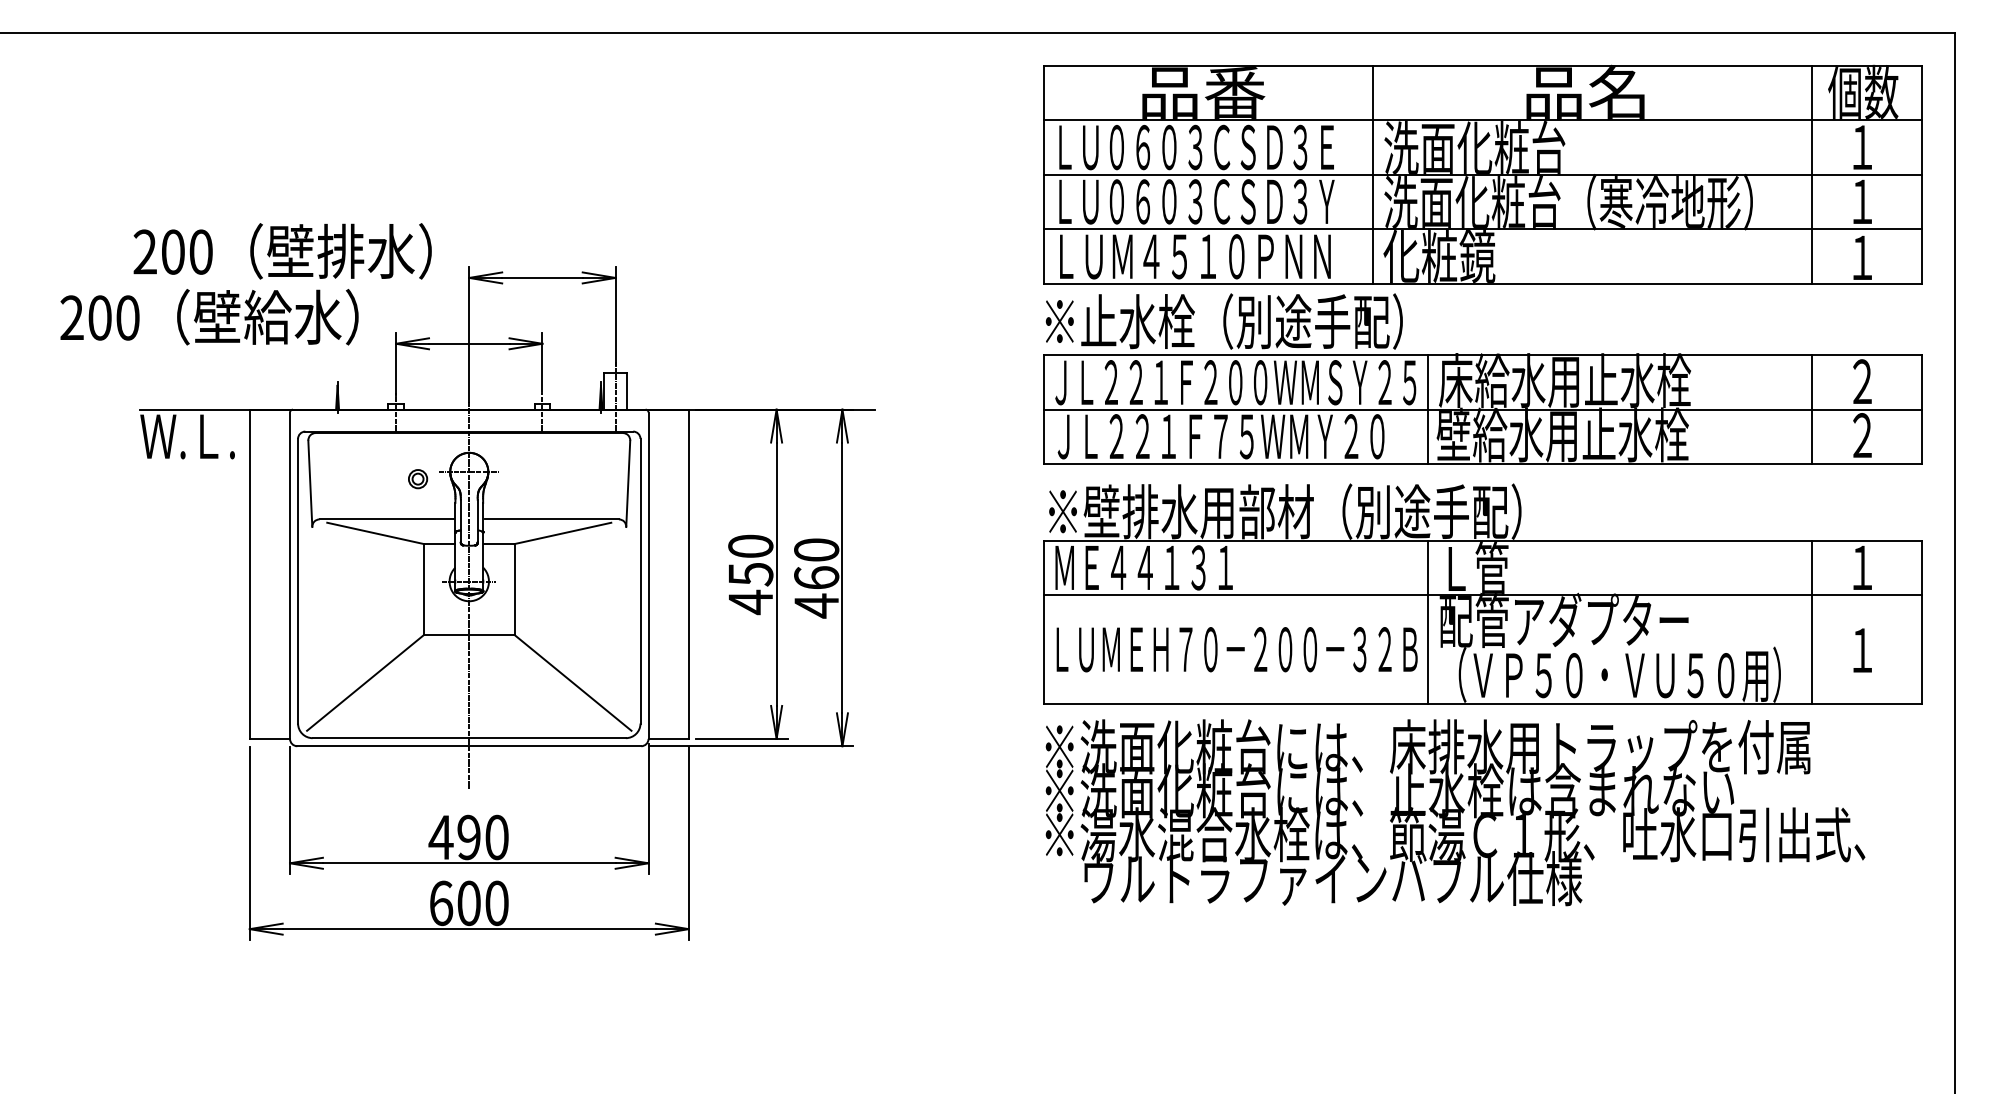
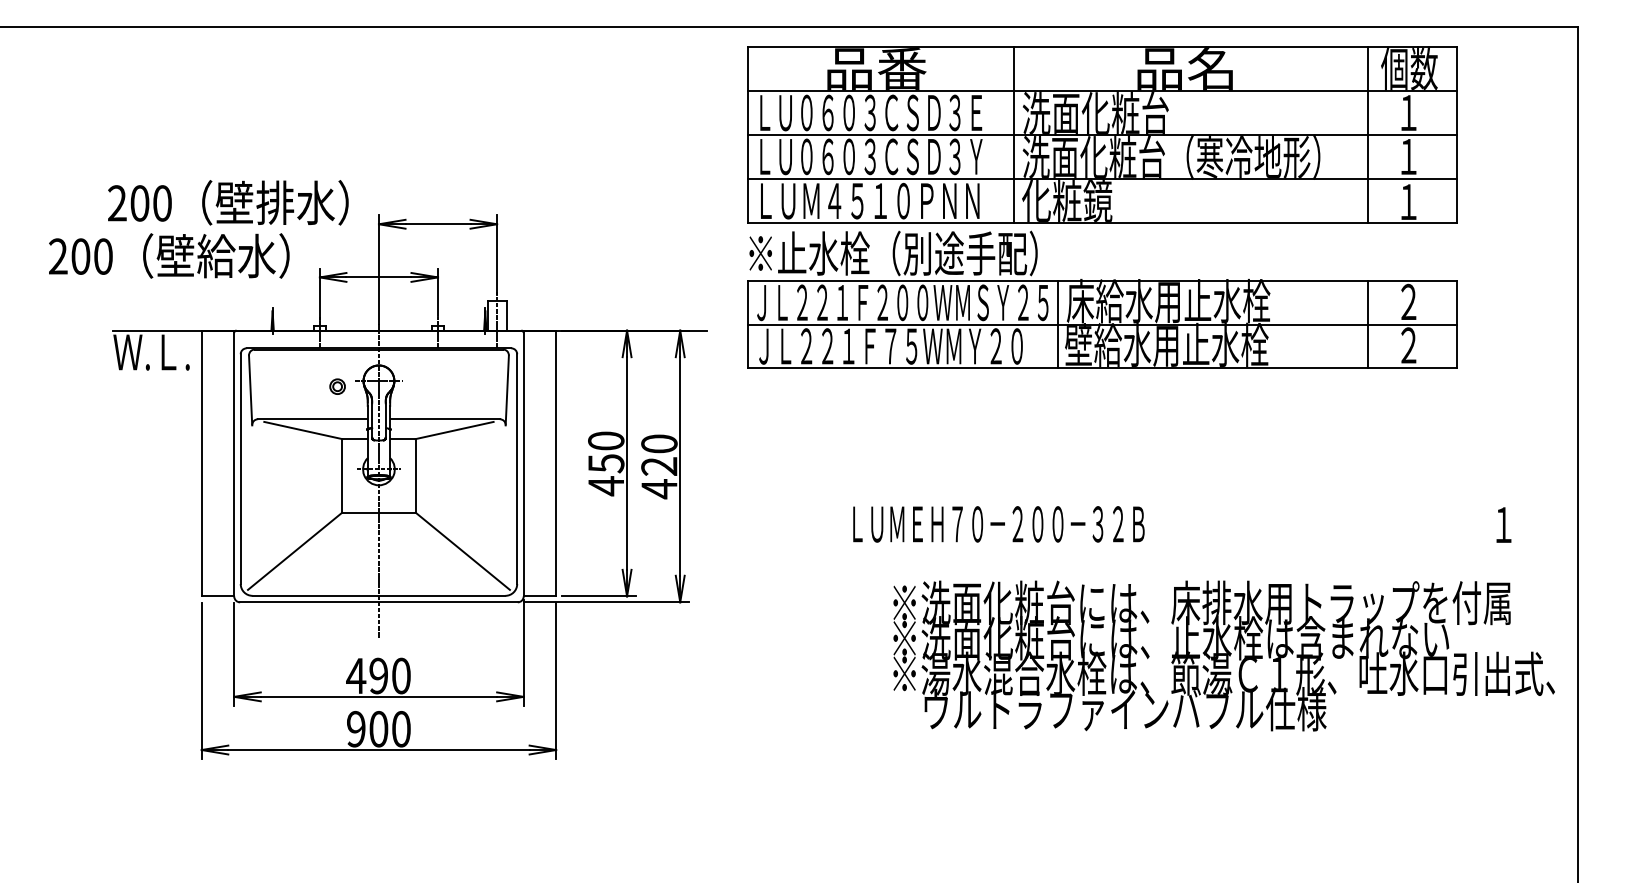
part: (1483, 264) -> (1102, 207), moved
text: (816, 577) -> (659, 466), 460 -> 420
part: (1483, 594) -> (1197, 479), removed
text: (1454, 812) -> (1223, 655), moved
text: (441, 902) -> (356, 728), 600 -> 900

